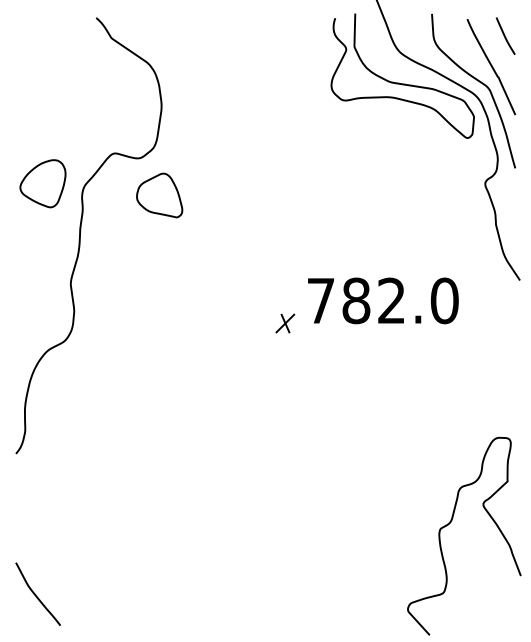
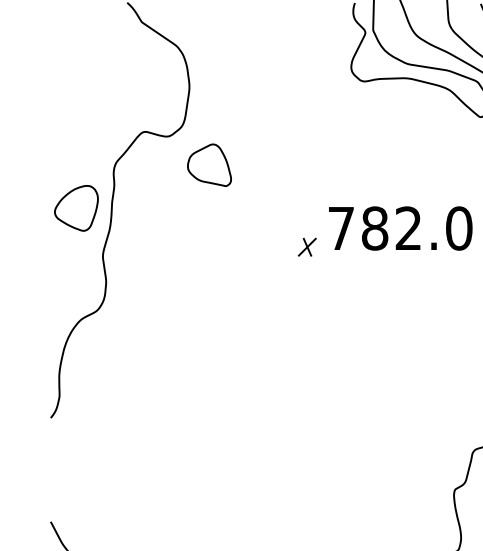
part: (42, 183) -> (75, 208), moved
part: (159, 195) -> (209, 165), moved
text: (383, 300) -> (400, 228), moved
part: (285, 323) -> (307, 247), moved

